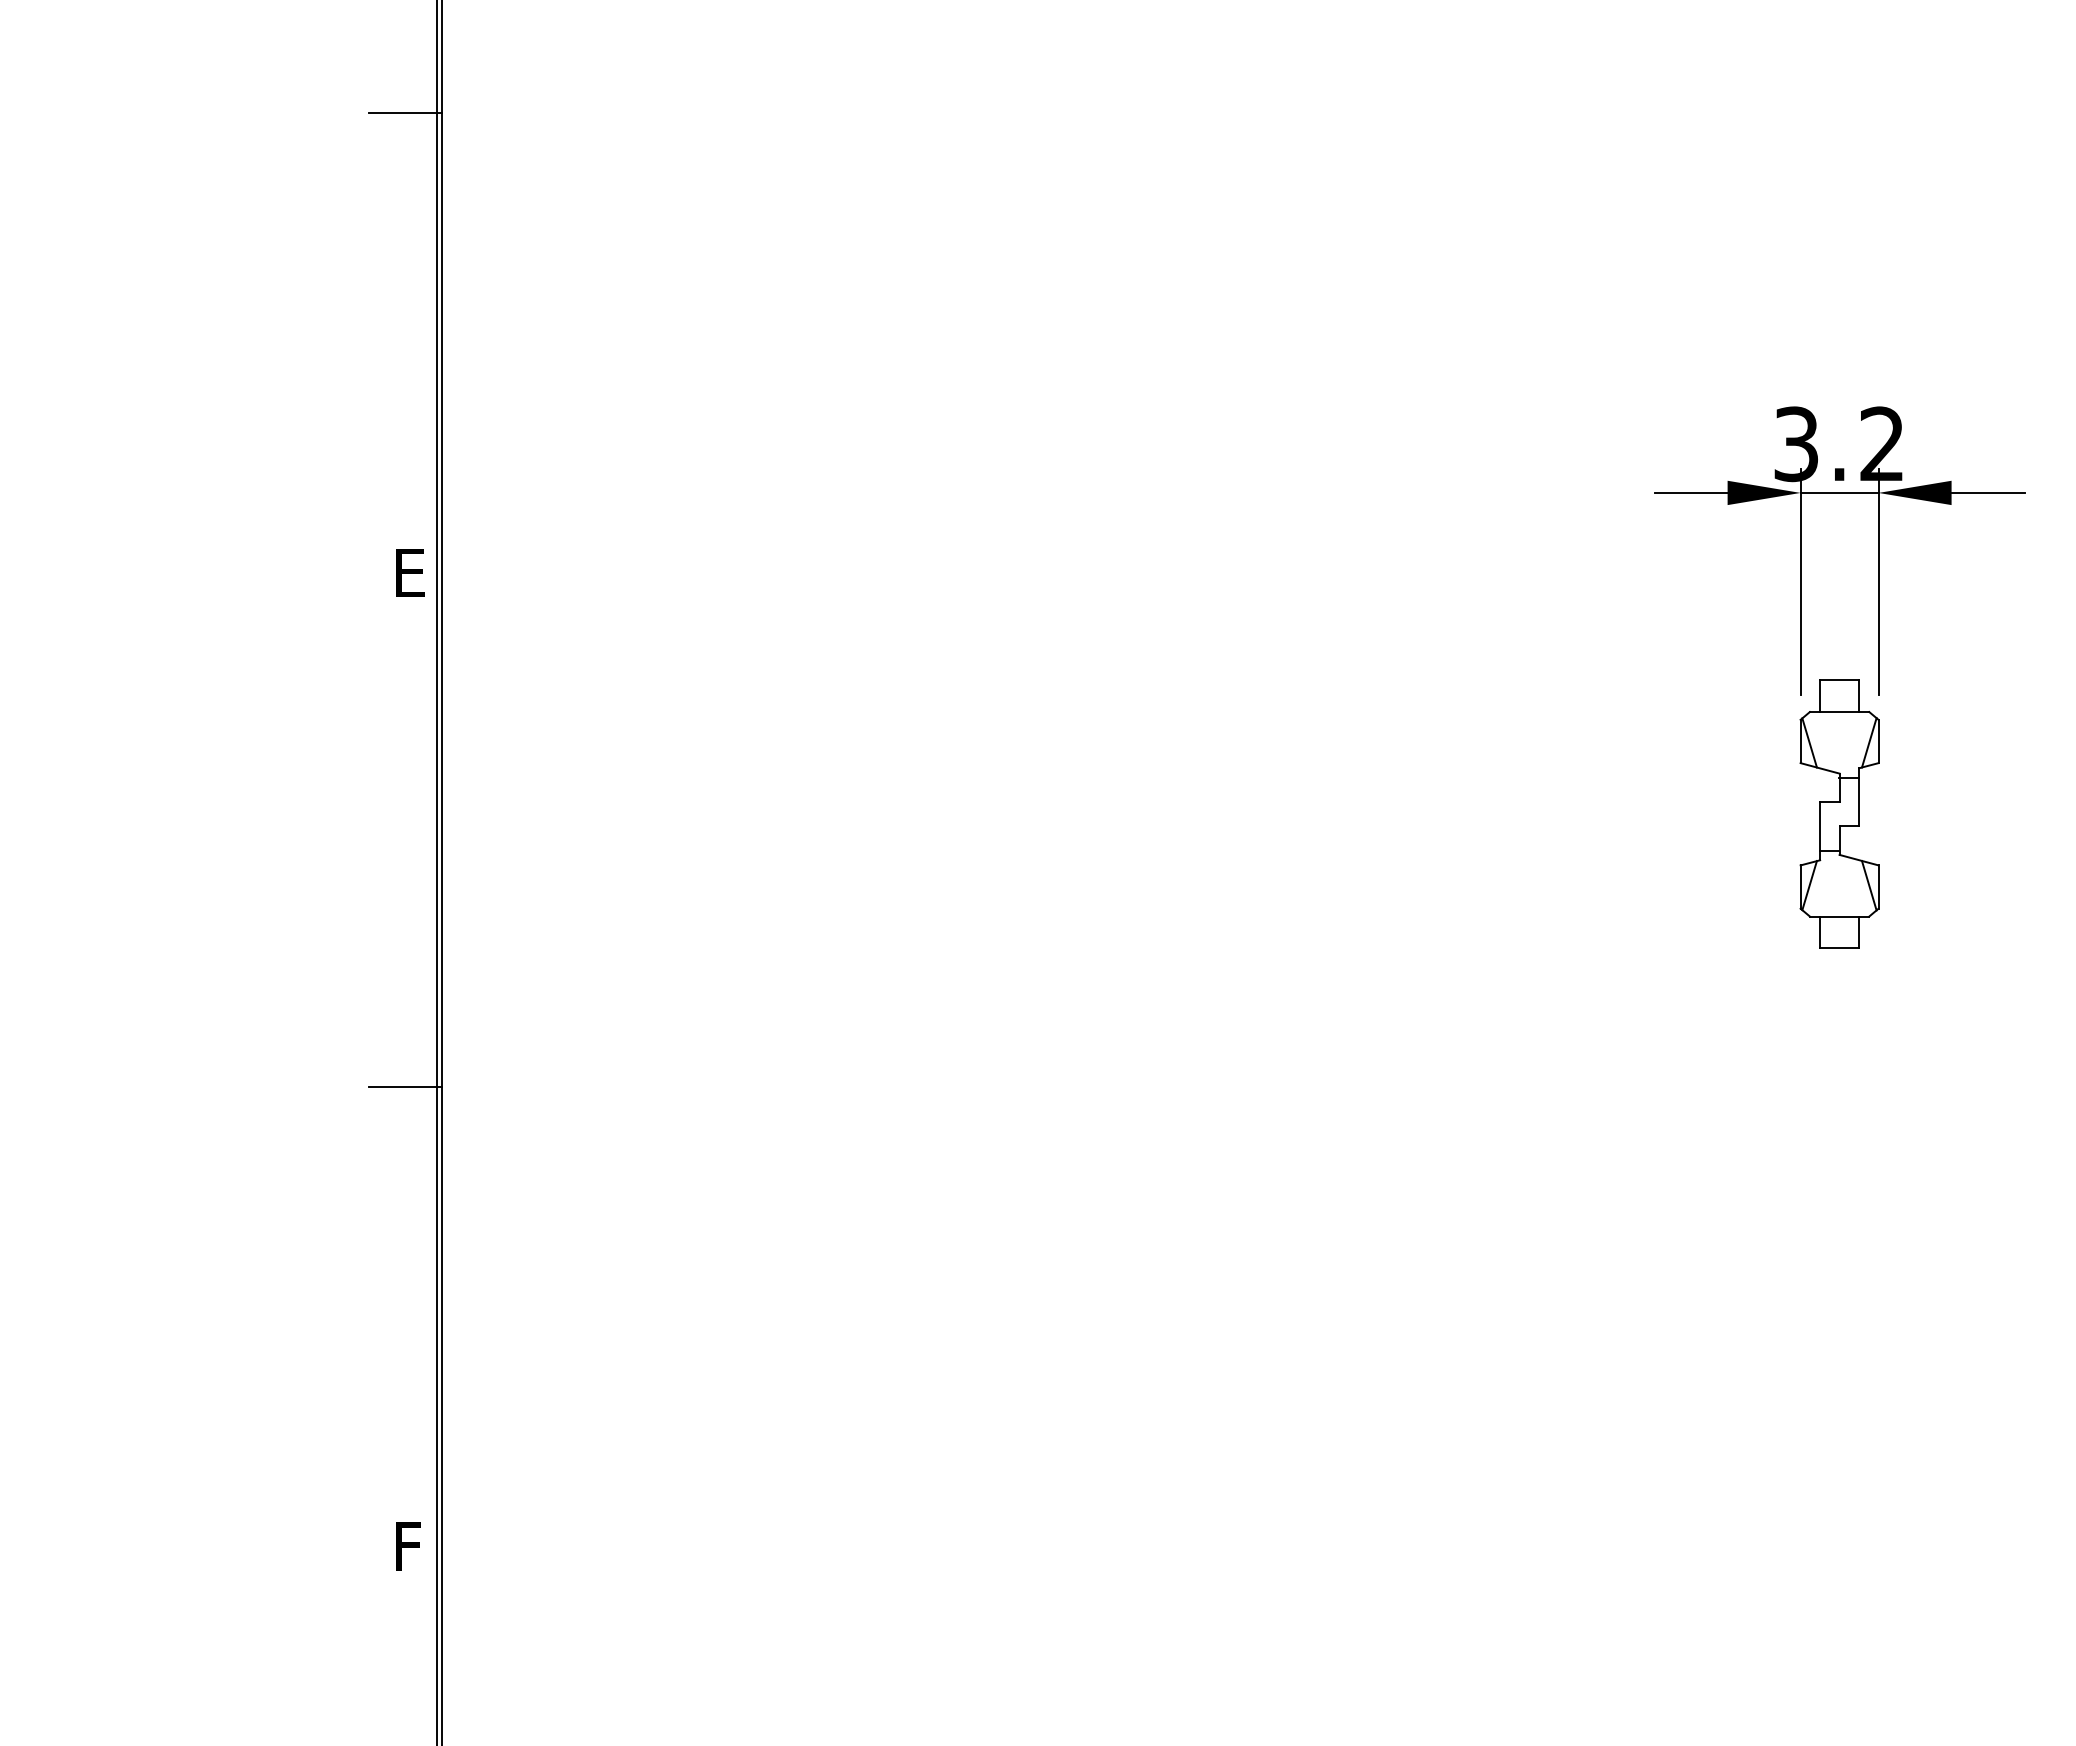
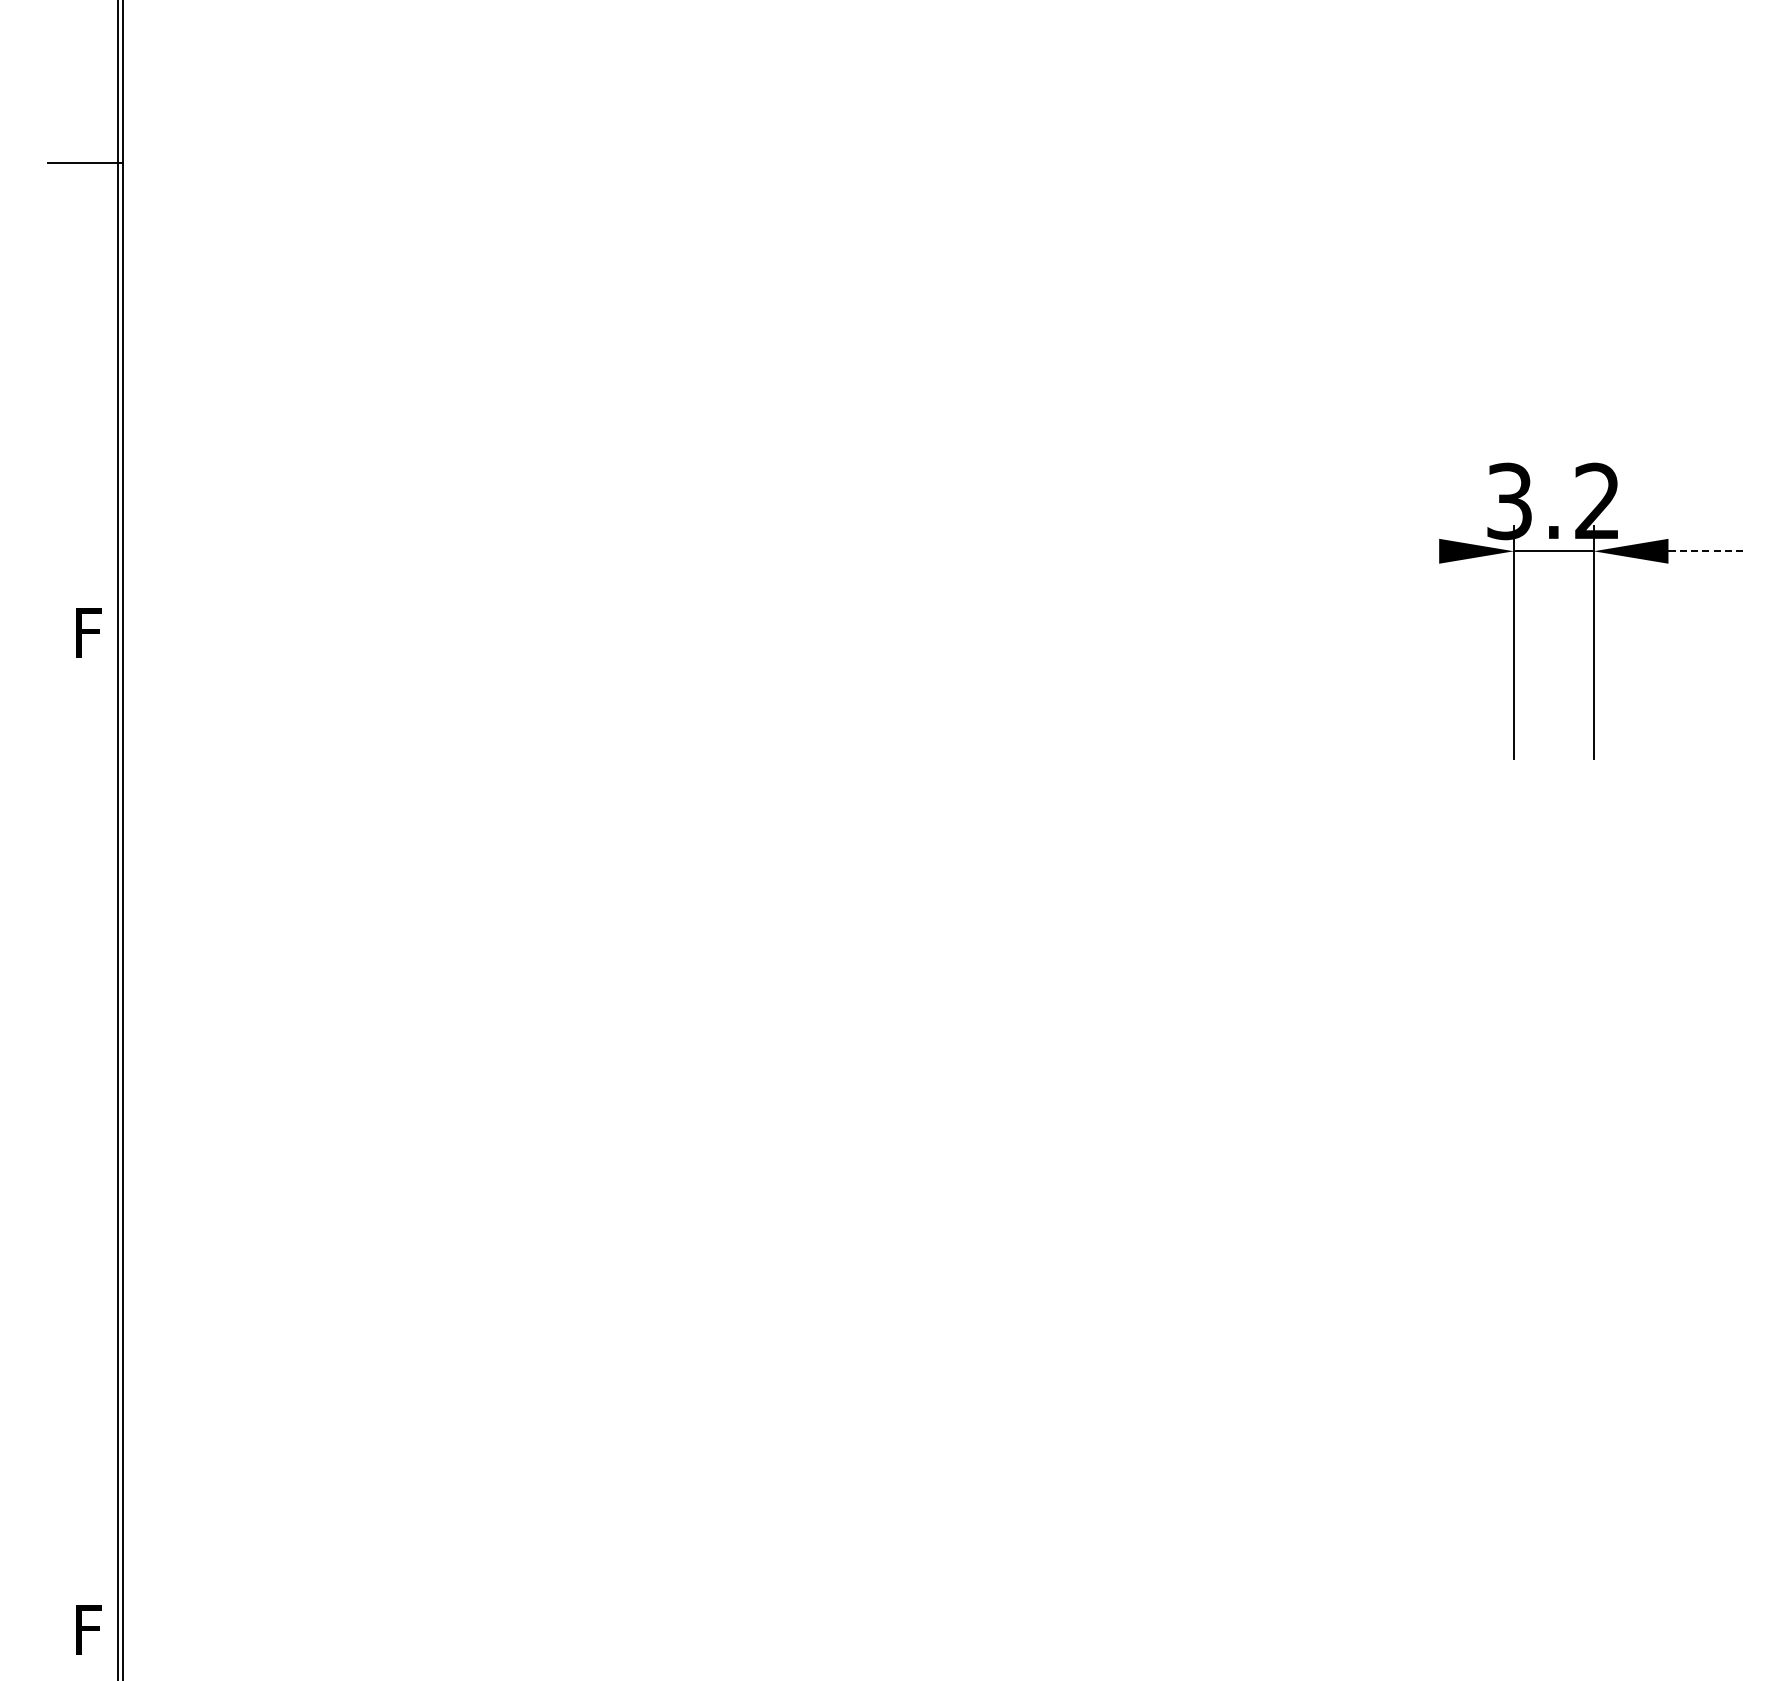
line: (1690, 492) -> (1401, 550), removed
line: (1988, 492) -> (1706, 550), solid -> dashed
text: (413, 572) -> (93, 632), E -> F
part: (1839, 813) -> (1553, 879), removed
line: (404, 1087) -> (84, 1159), removed

